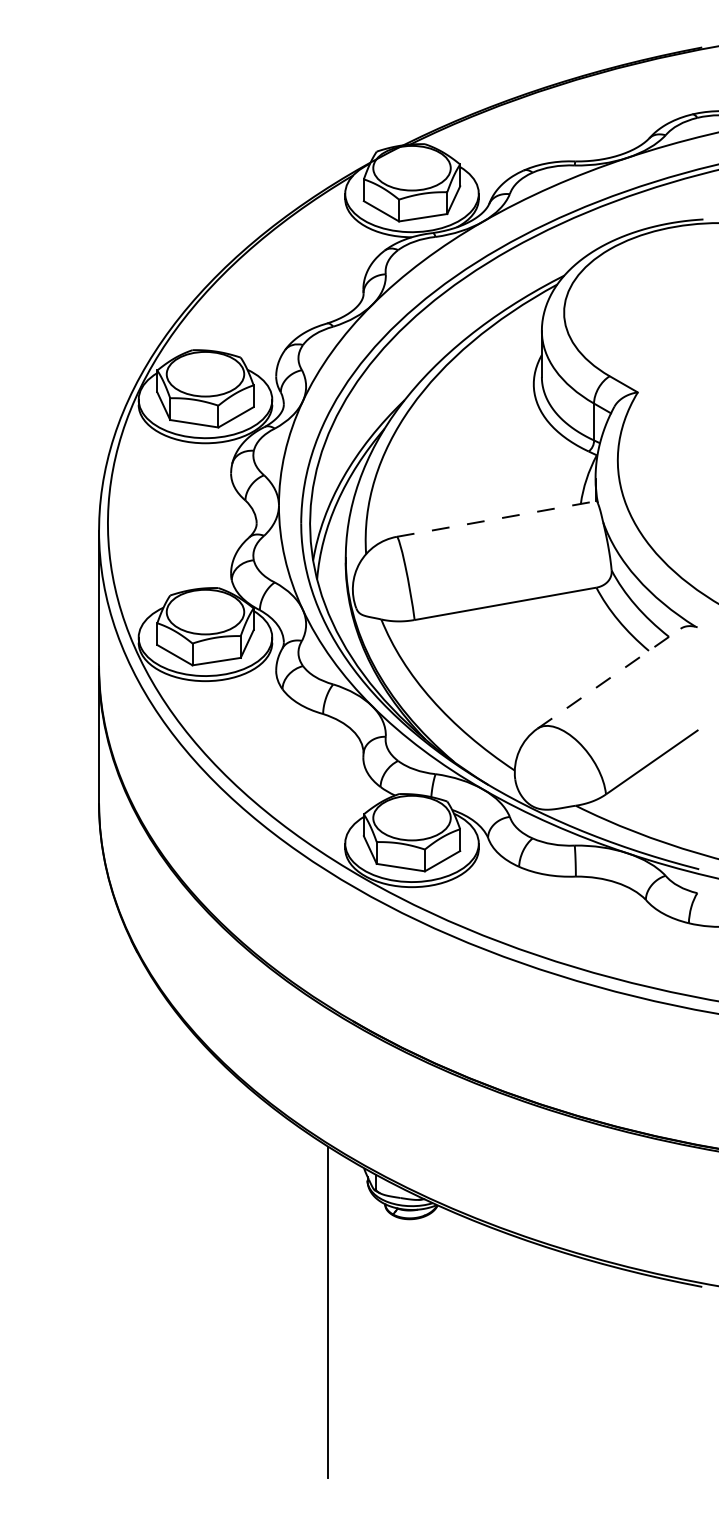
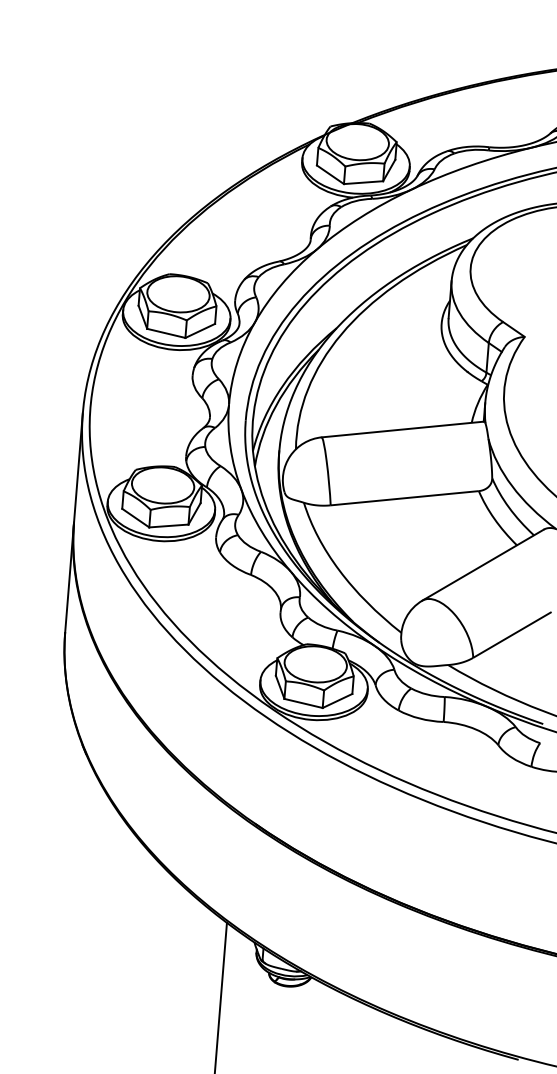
line: (497, 518) -> (403, 429), dashed -> solid
line: (609, 678) -> (483, 564), dashed -> solid

